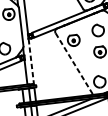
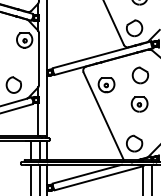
line: (30, 61) -> (46, 106), dashed -> solid
line: (74, 64) -> (103, 116), dashed -> solid

